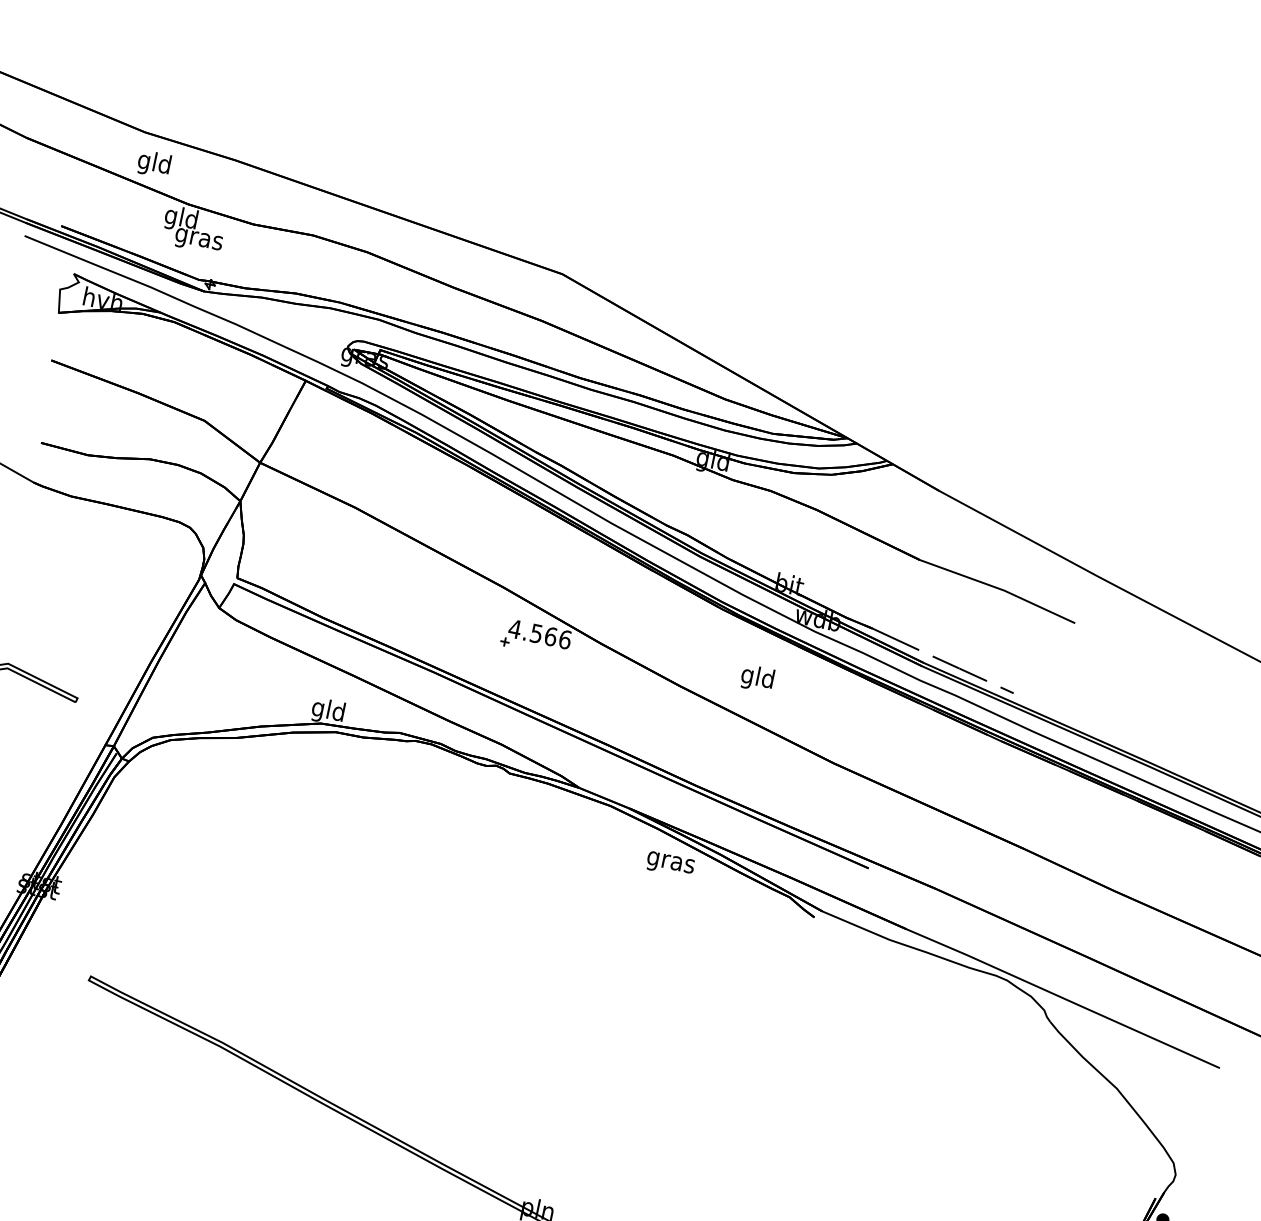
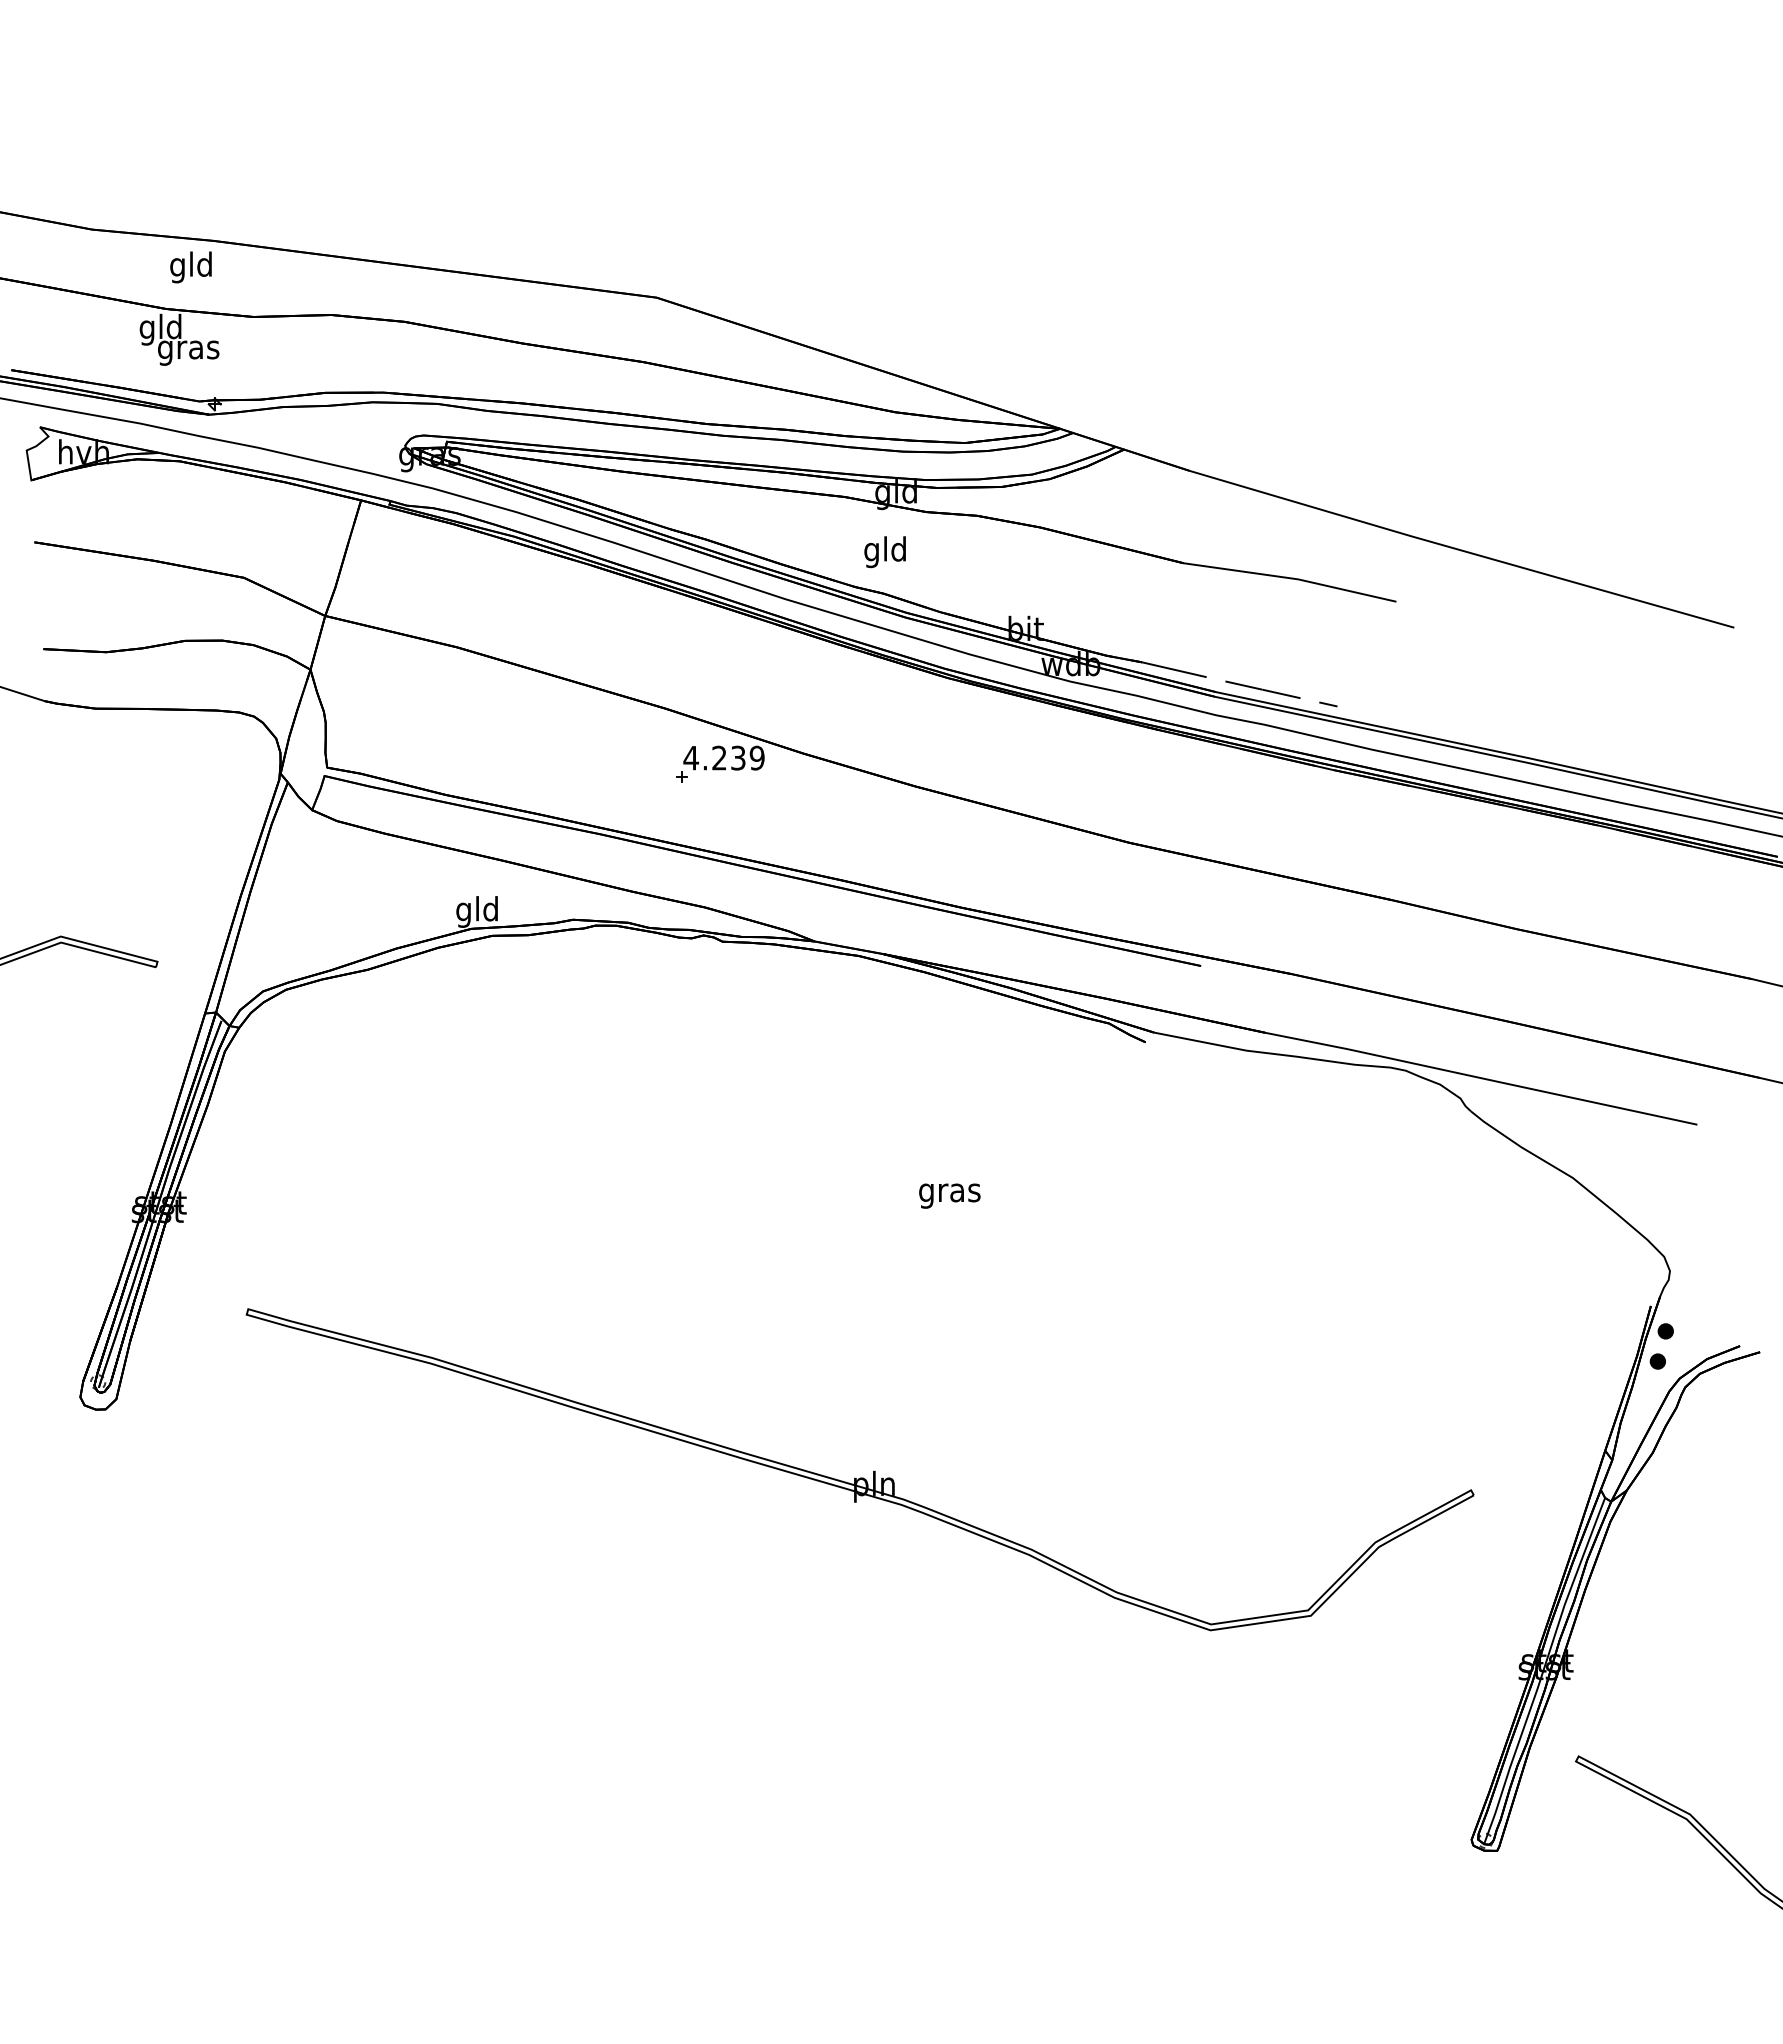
text: (153, 164) -> (190, 267), moved
text: (551, 636) -> (738, 757), 4.566 -> 4.239
text: (756, 678) -> (884, 552), moved
text: (670, 864) -> (949, 1195), moved

